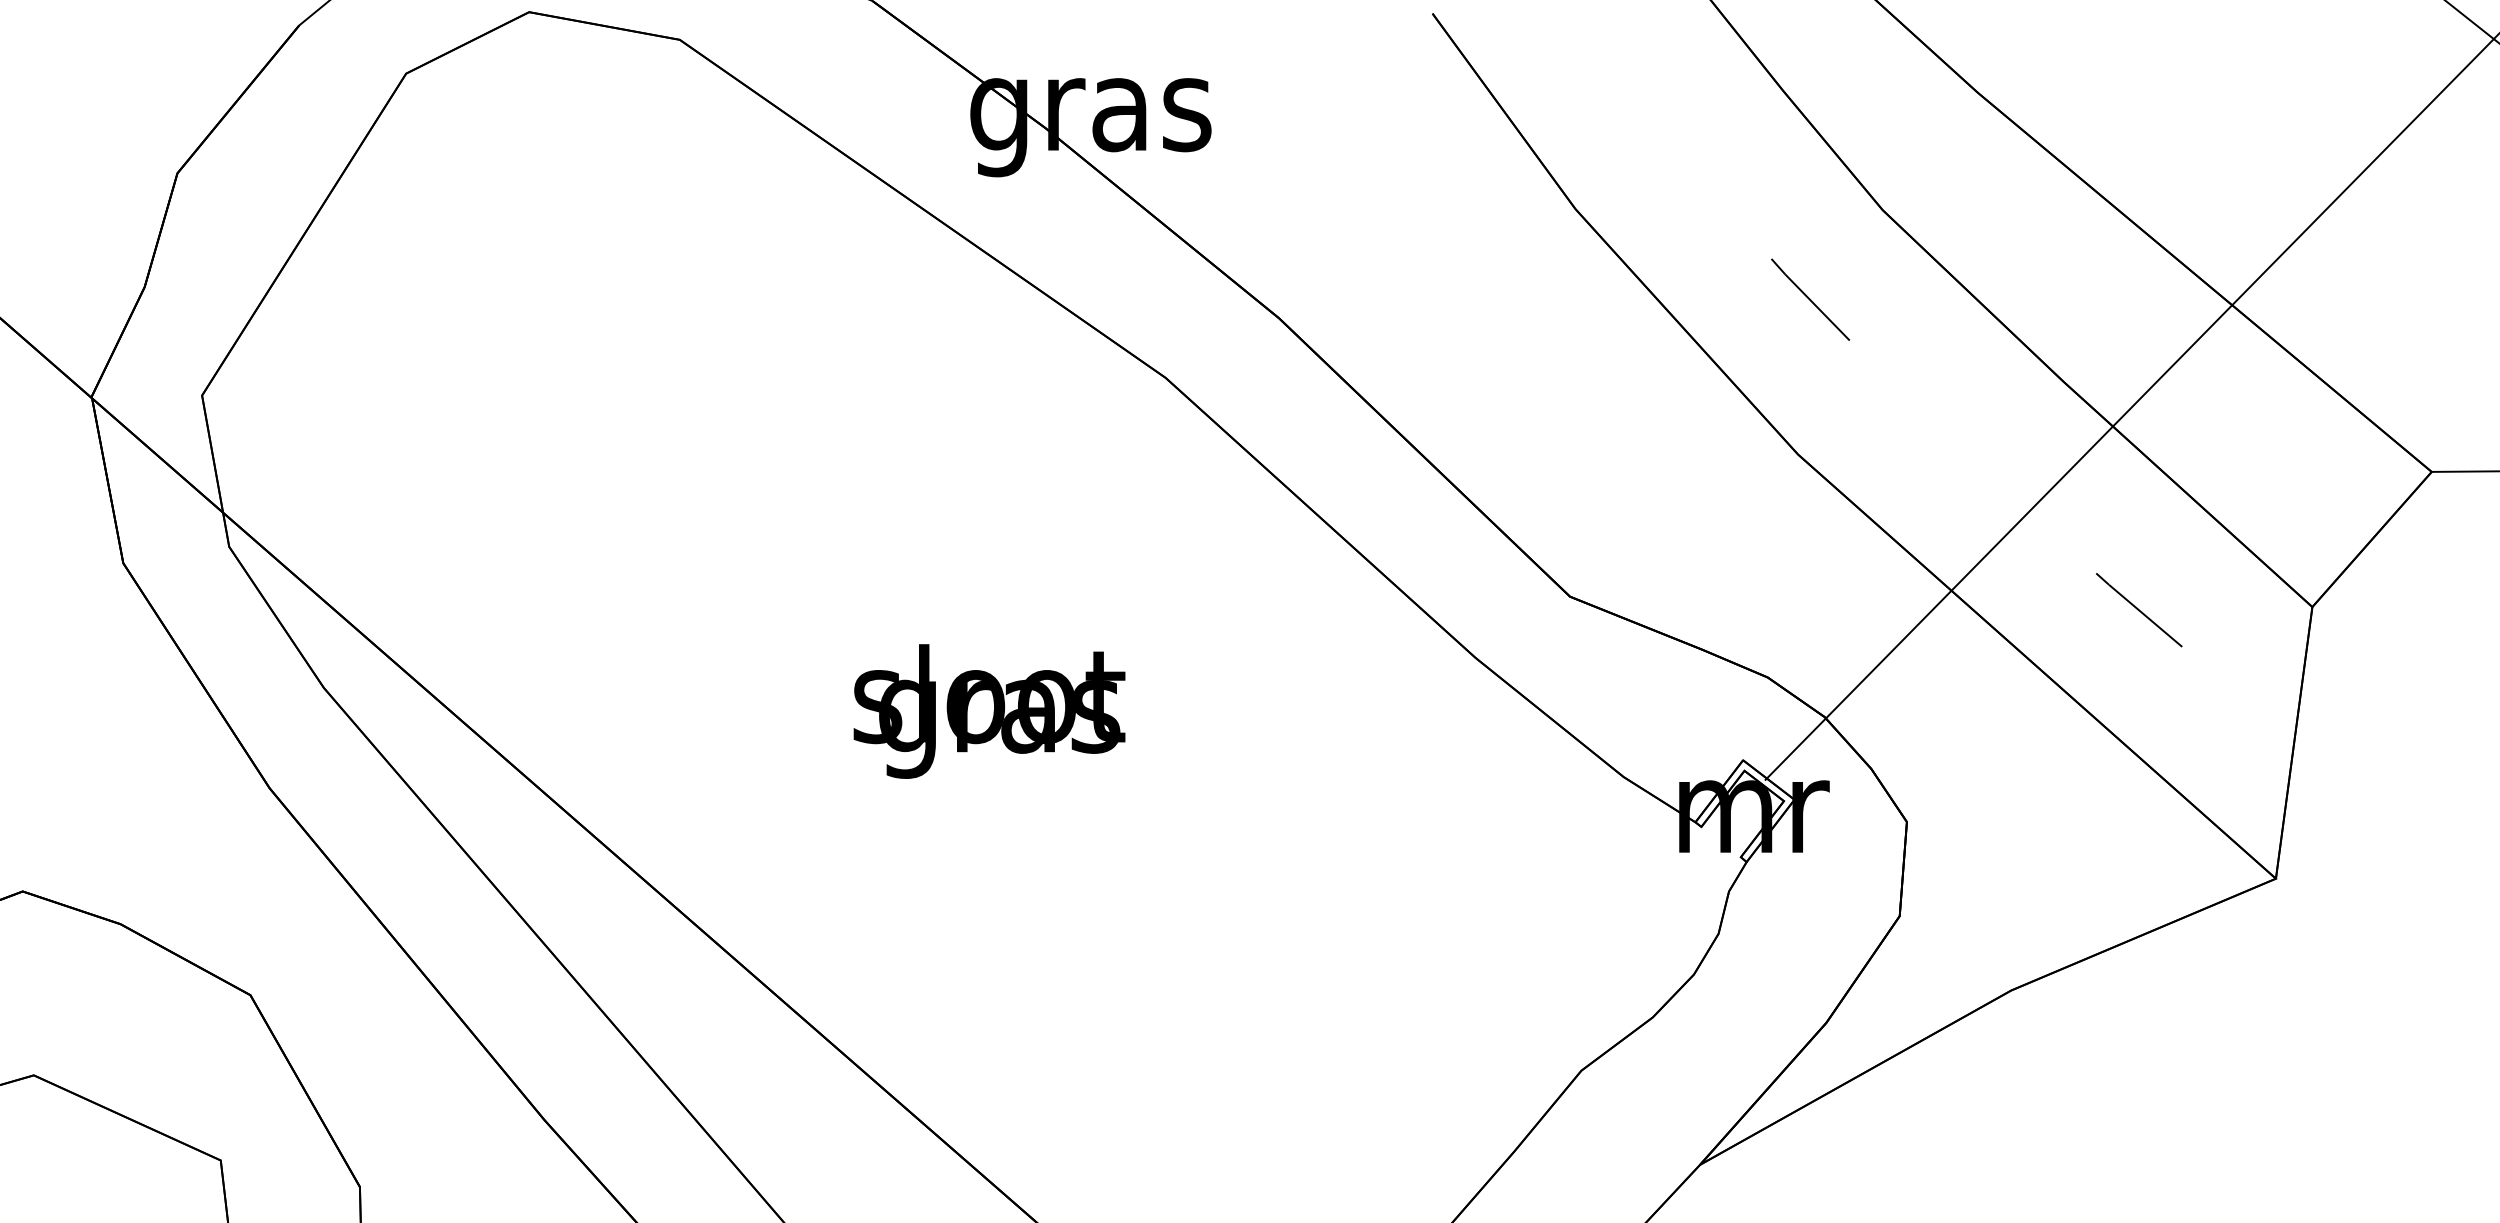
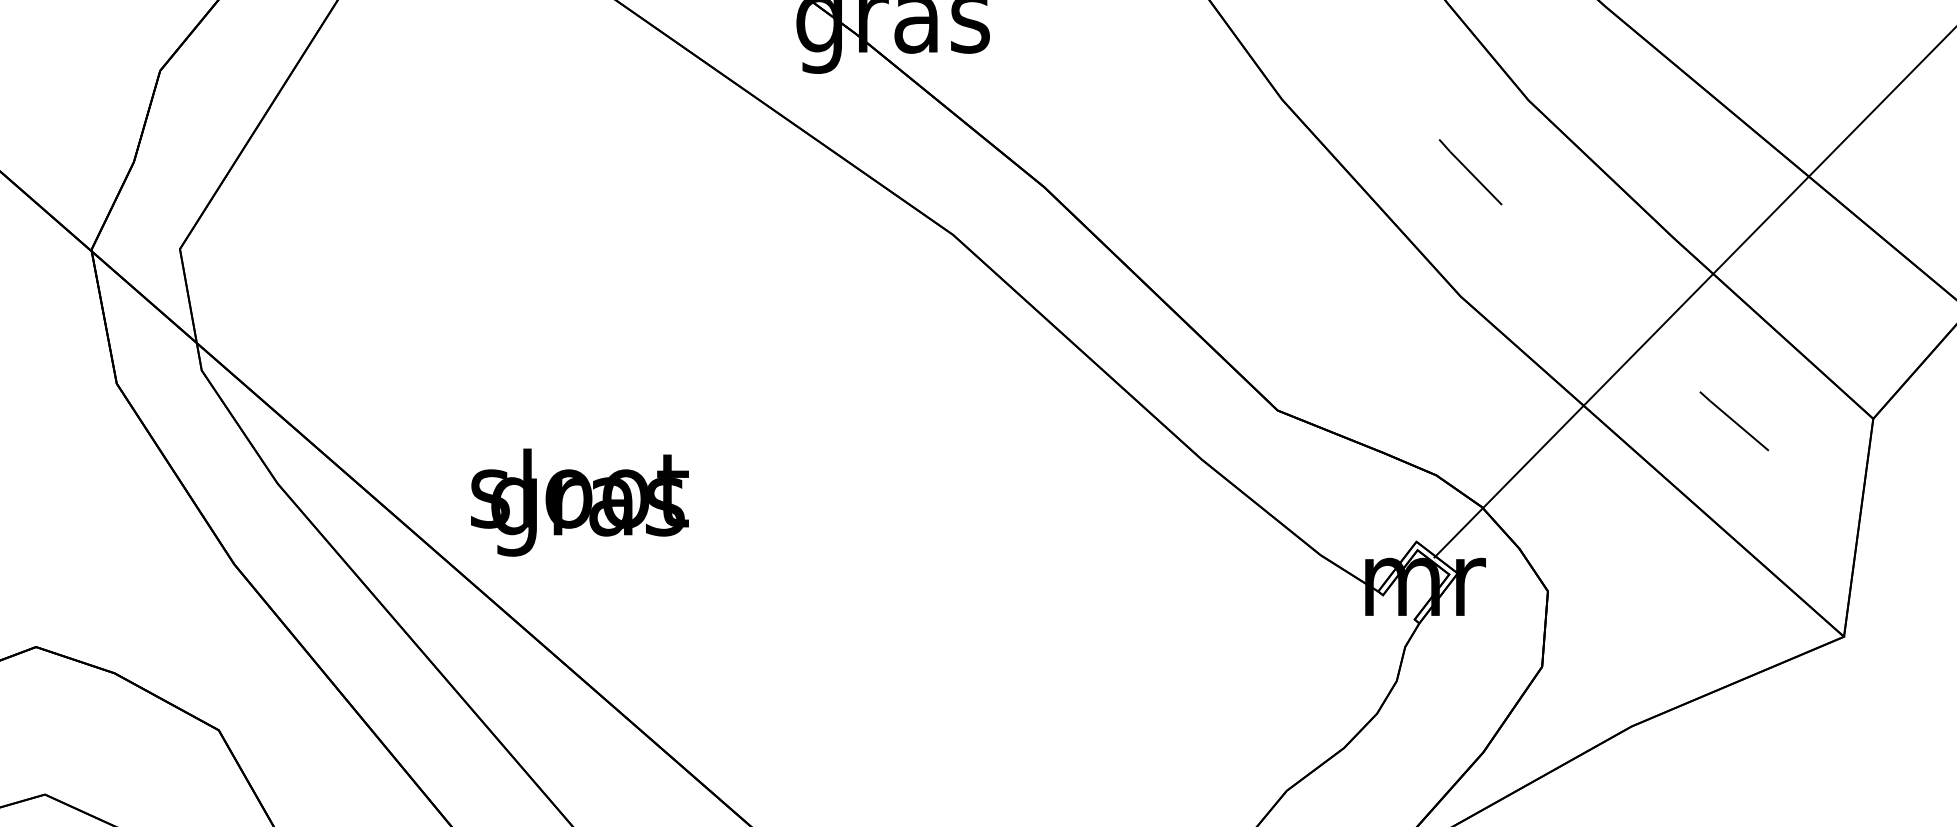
text: (989, 711) -> (579, 502), moved

